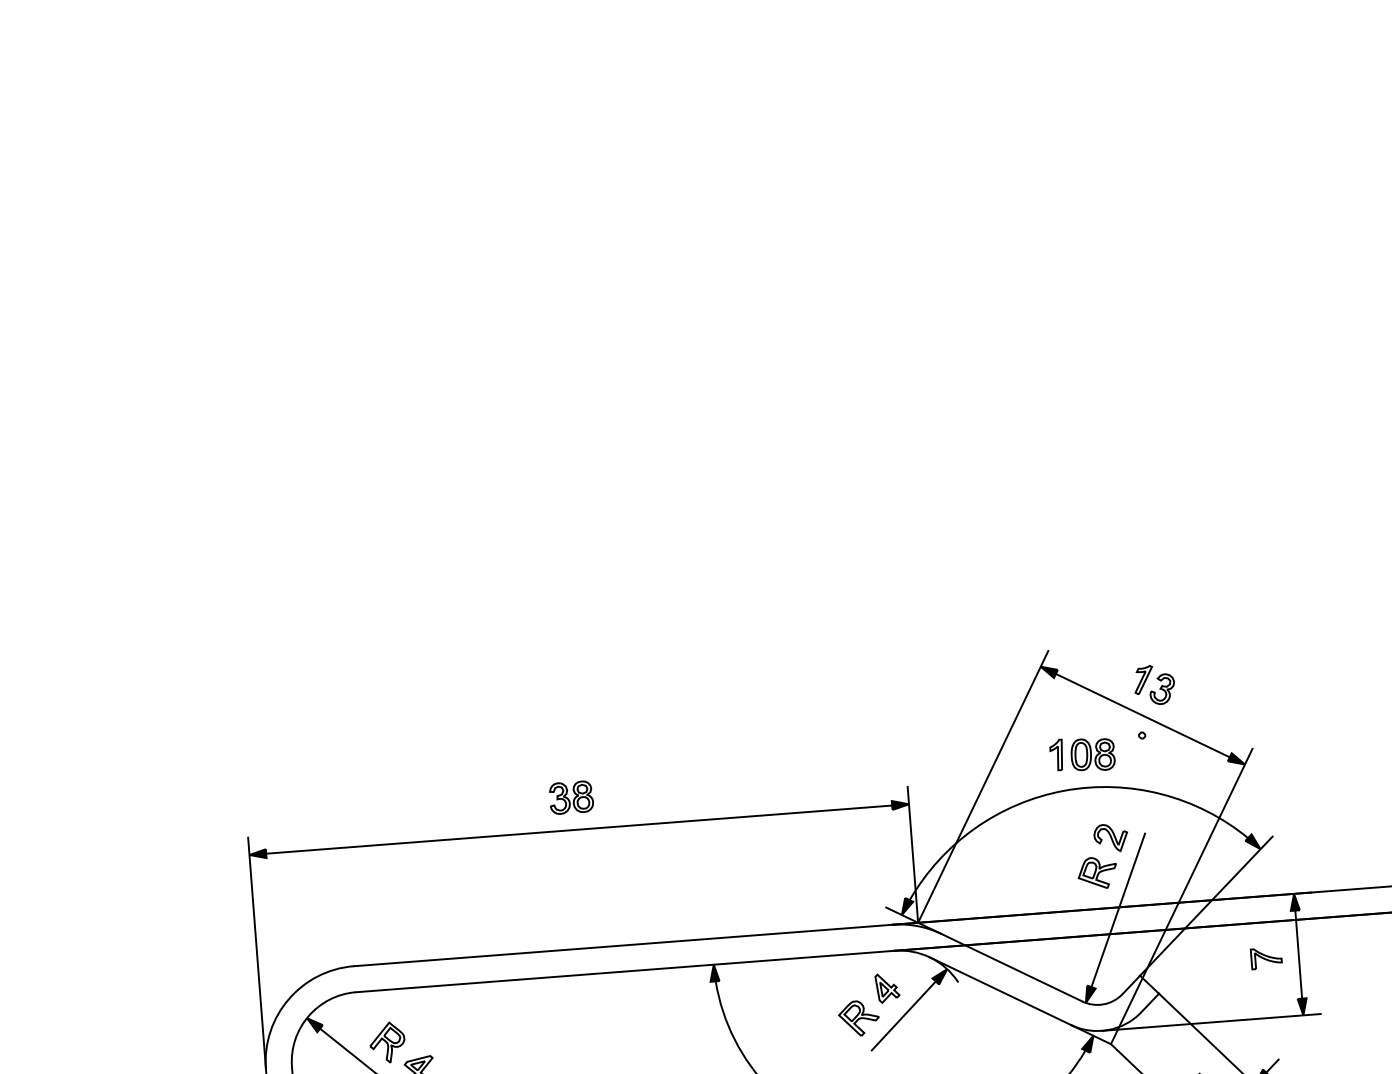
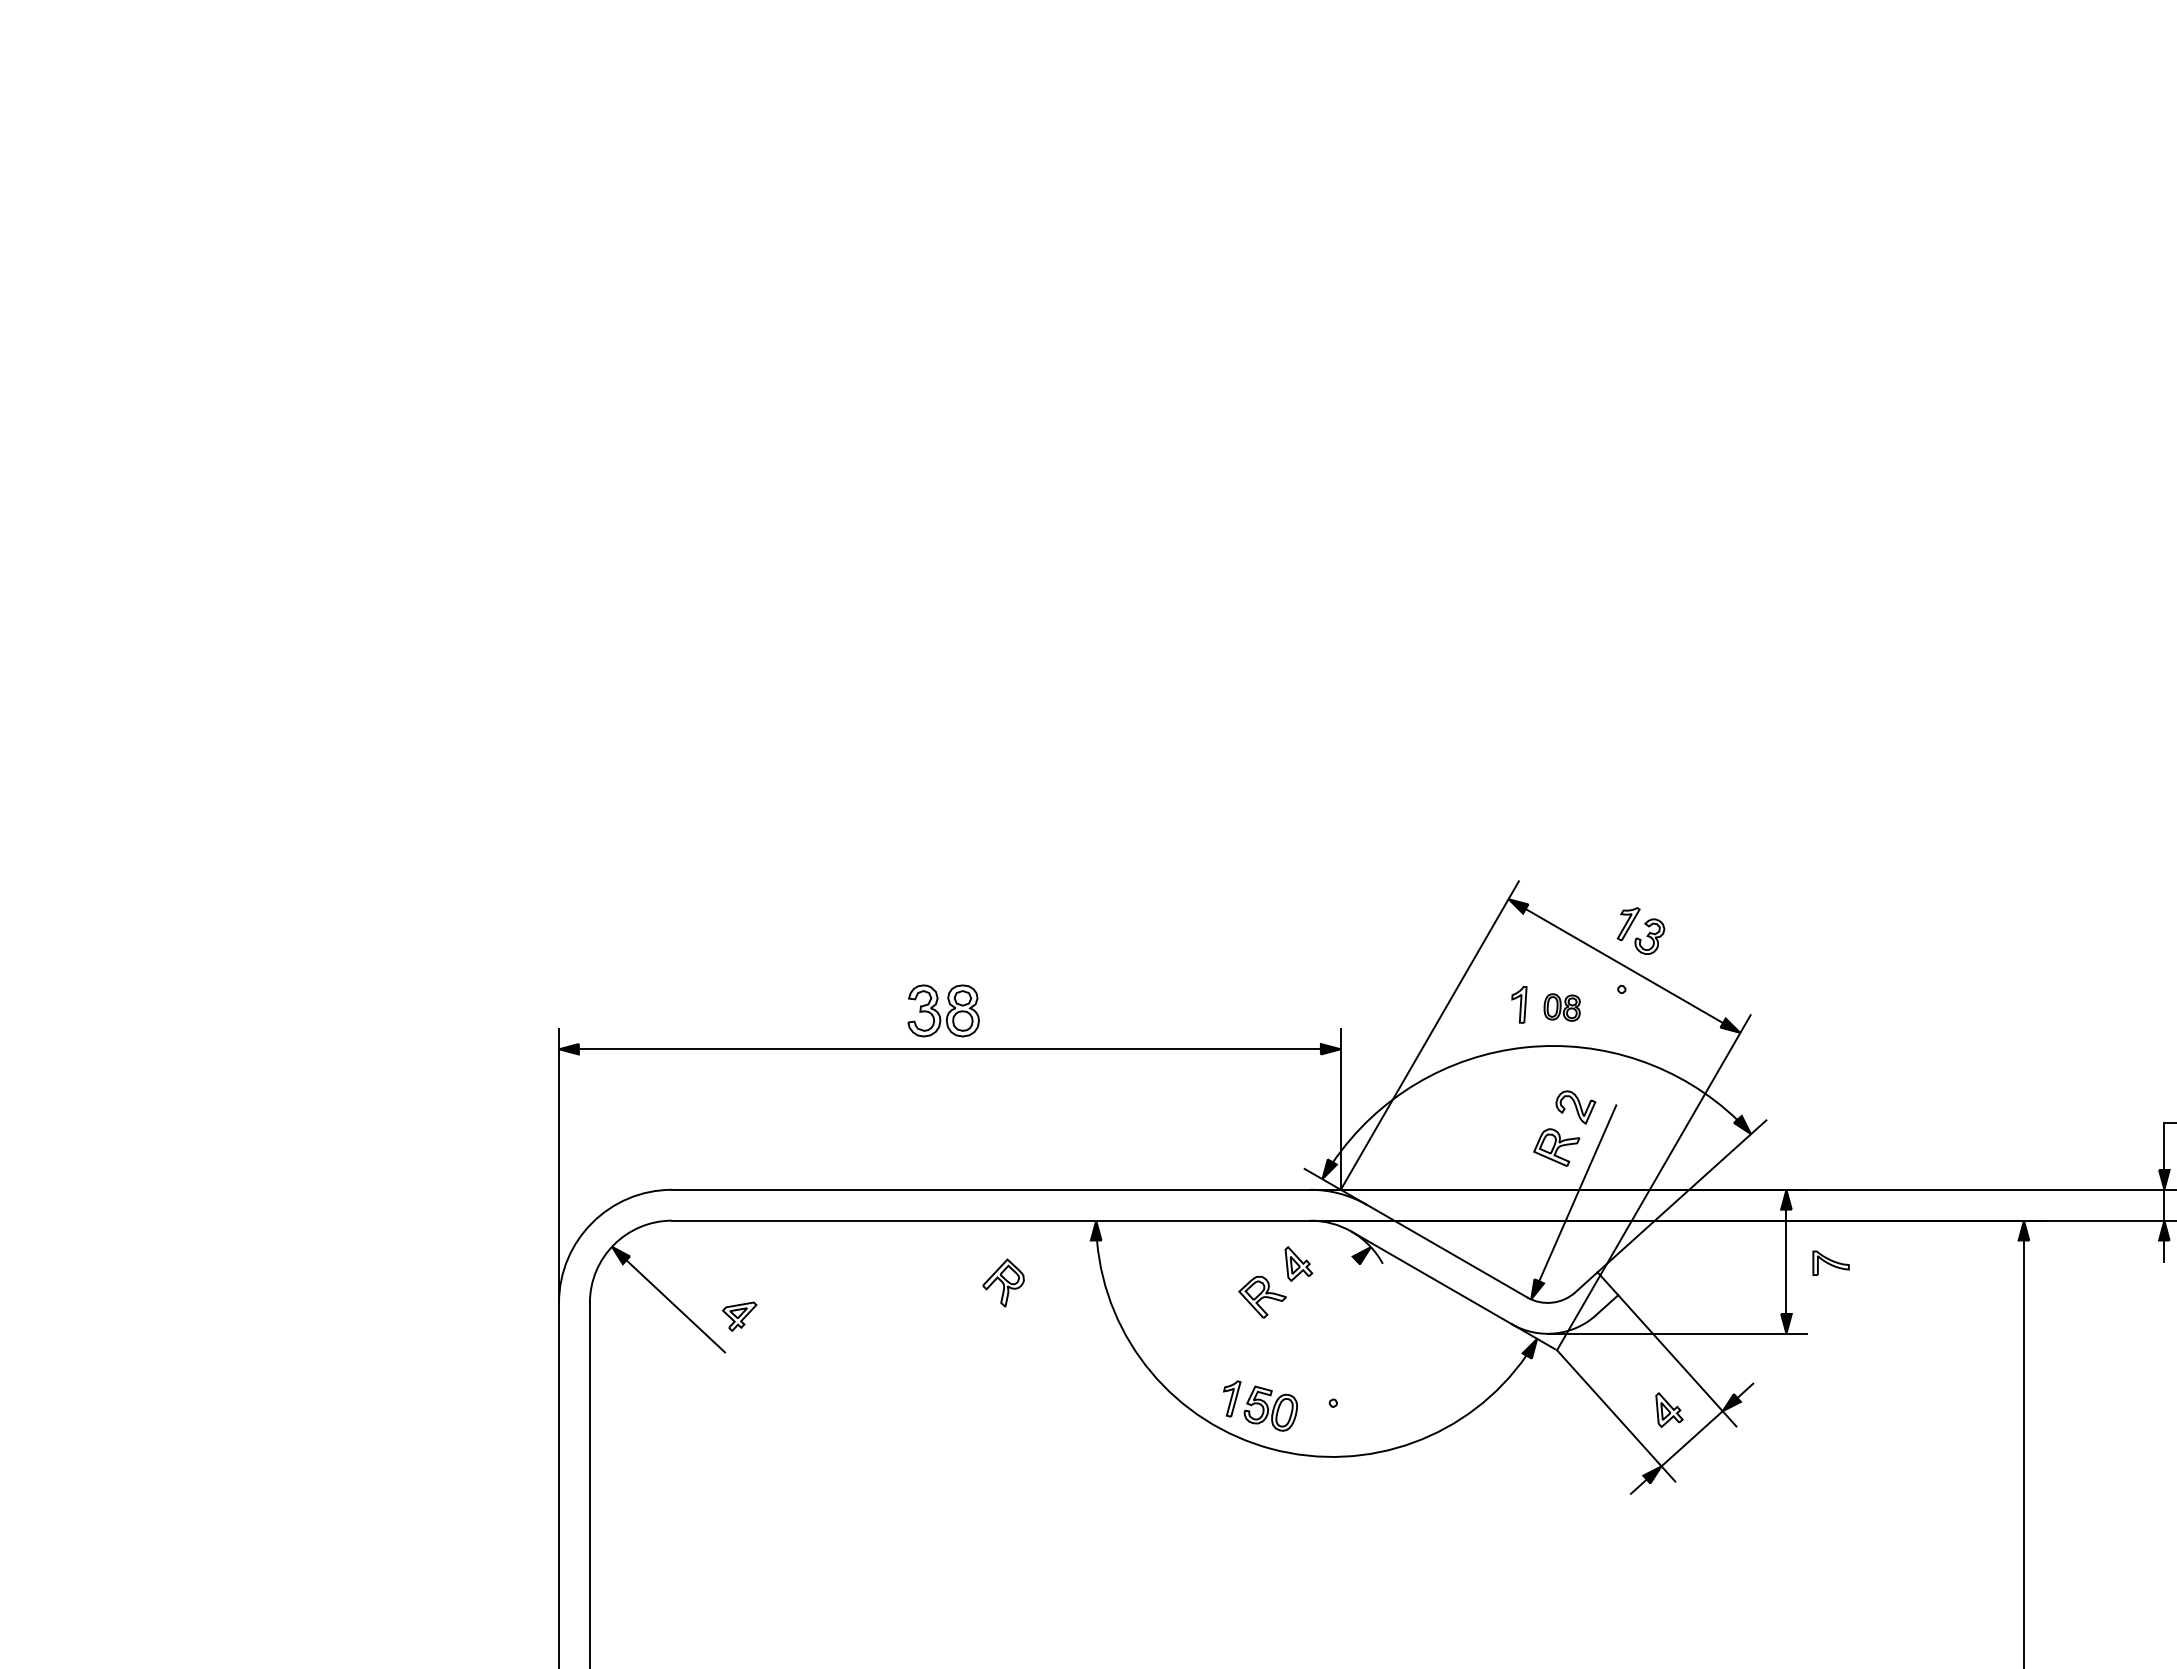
part: (1093, 754) -> (1562, 1007), size x0.7
part: (571, 797) -> (943, 1010), size x1.4
part: (1265, 957) -> (1830, 1262), moved
line: (903, 1015) -> (1315, 1297), removed
part: (387, 1042) -> (1003, 1282), moved

